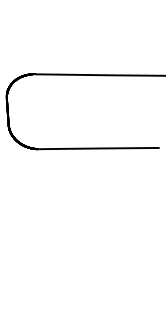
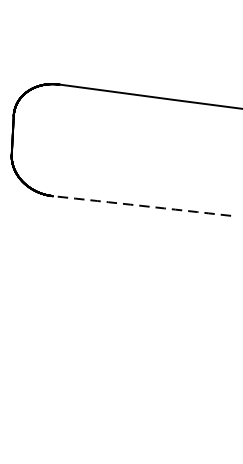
arc: (99, 148) -> (141, 205), solid -> dashed

